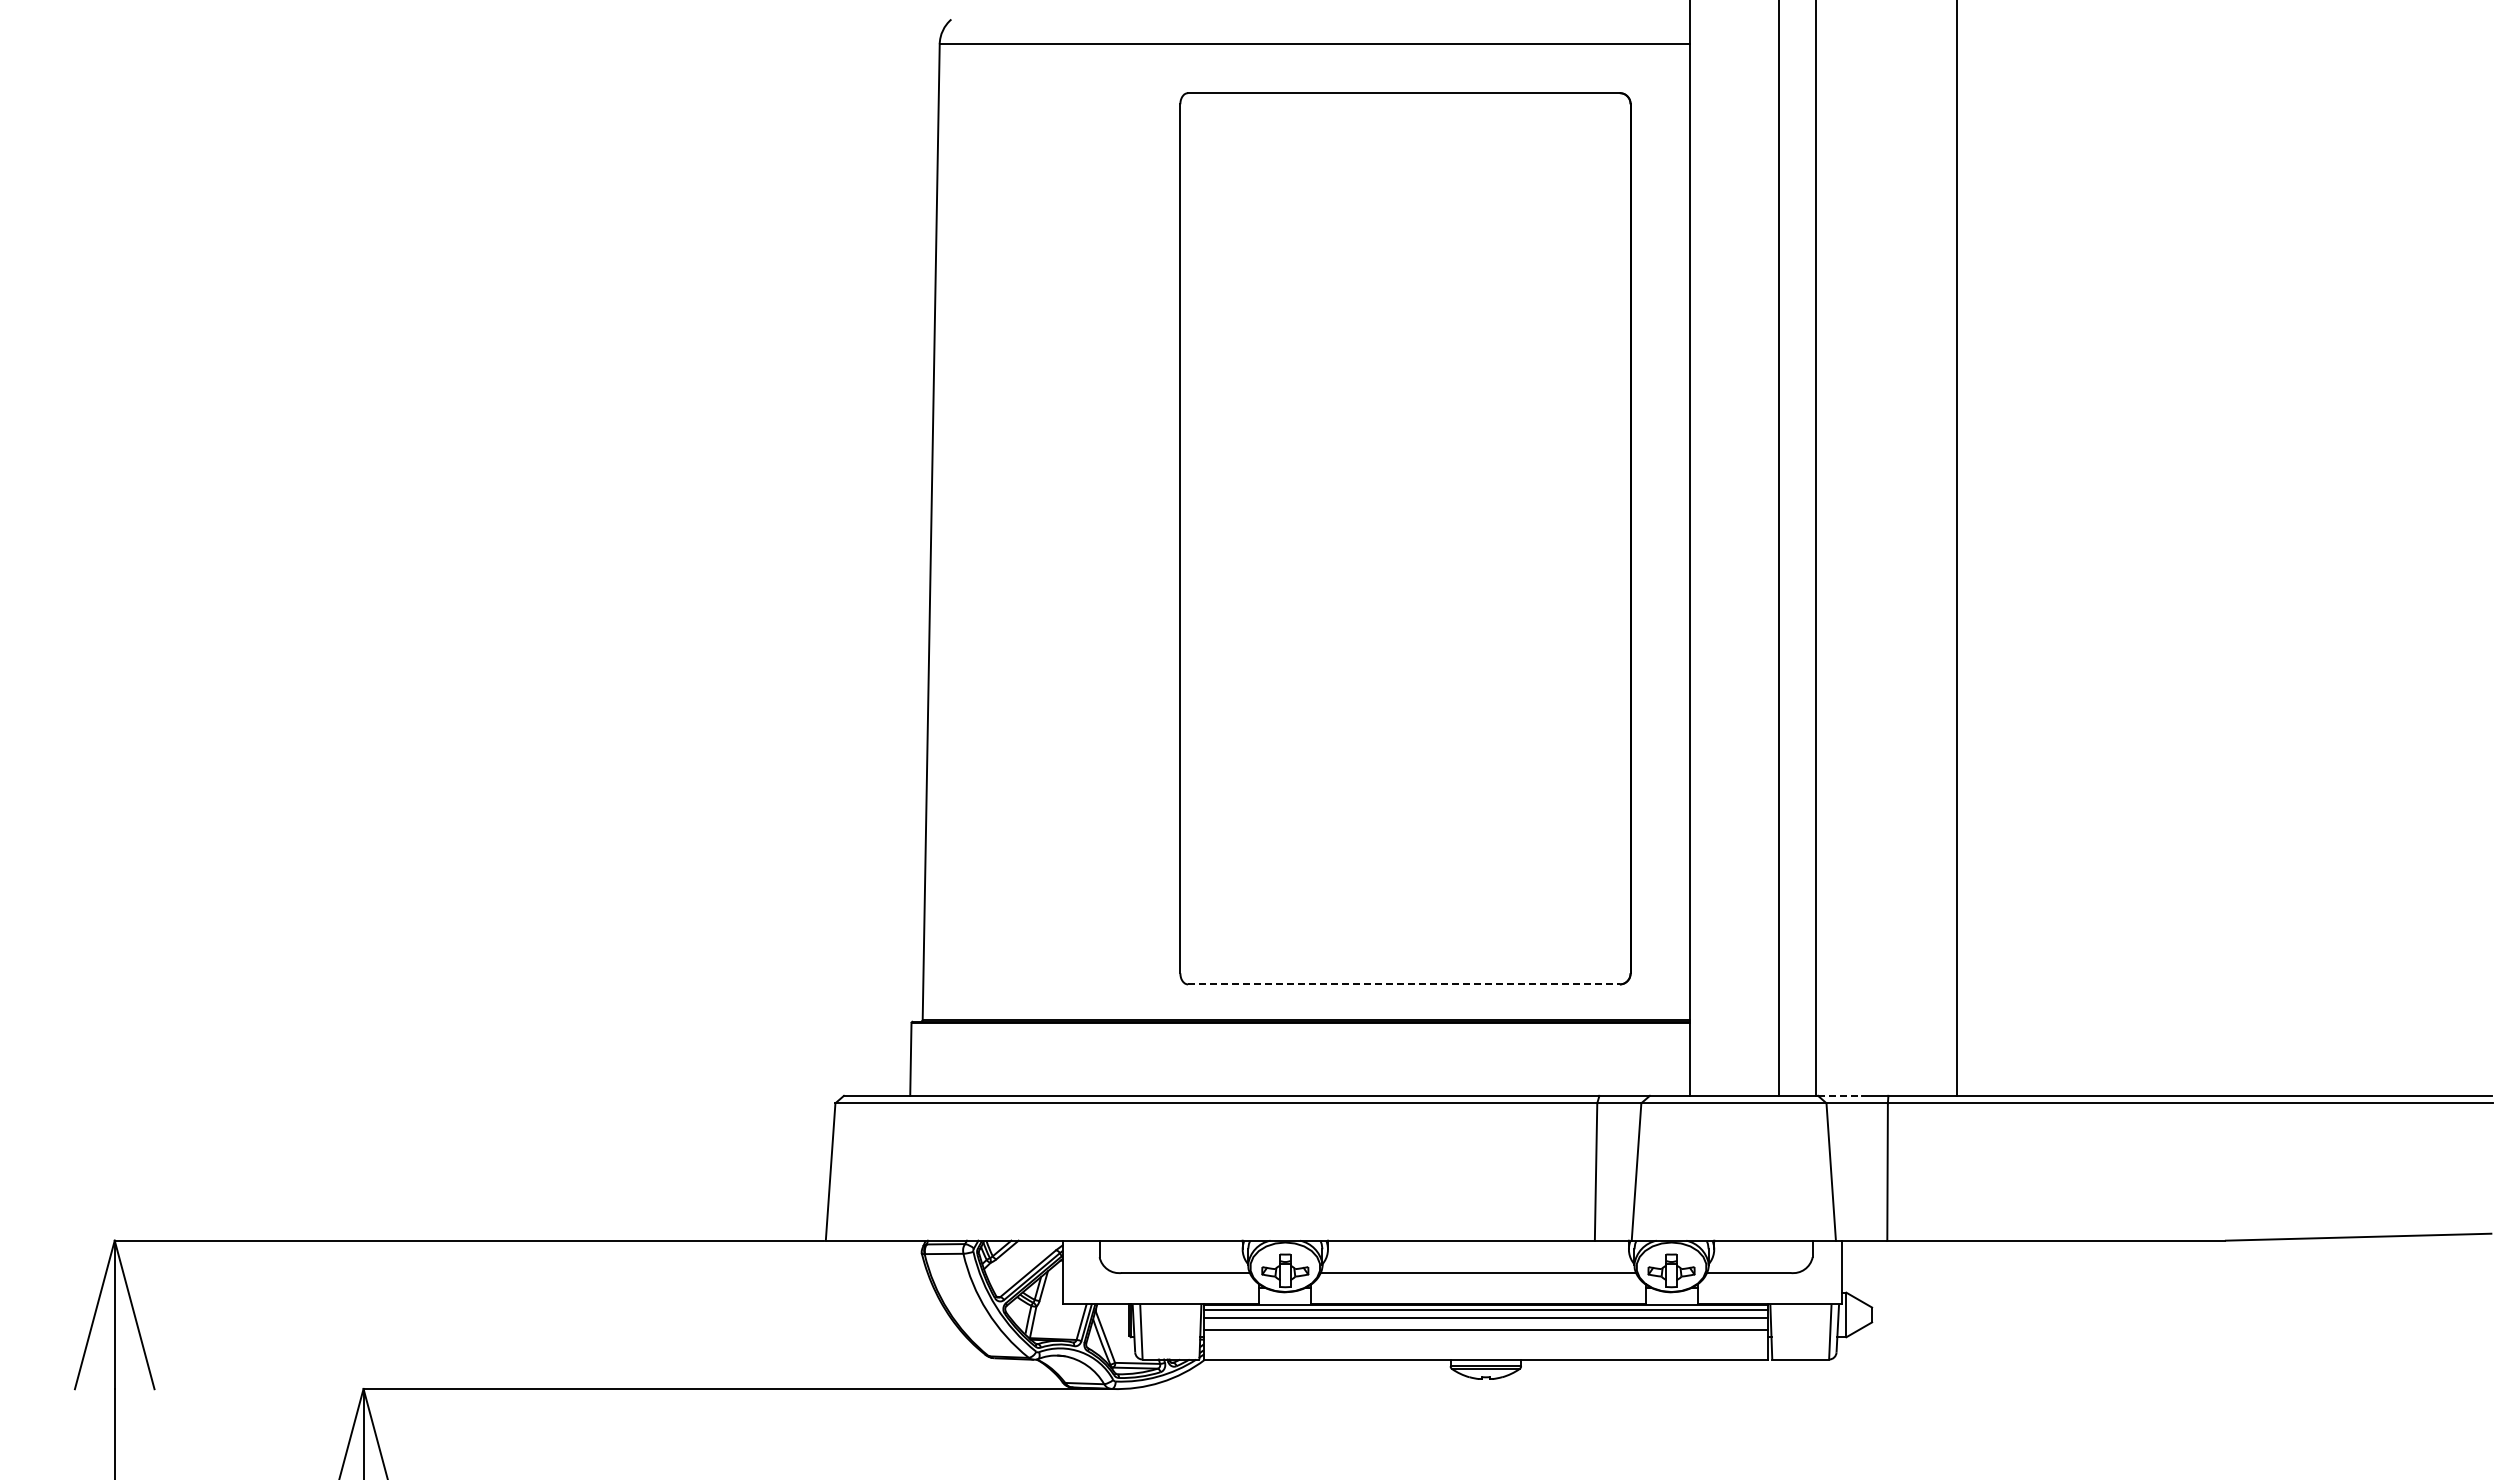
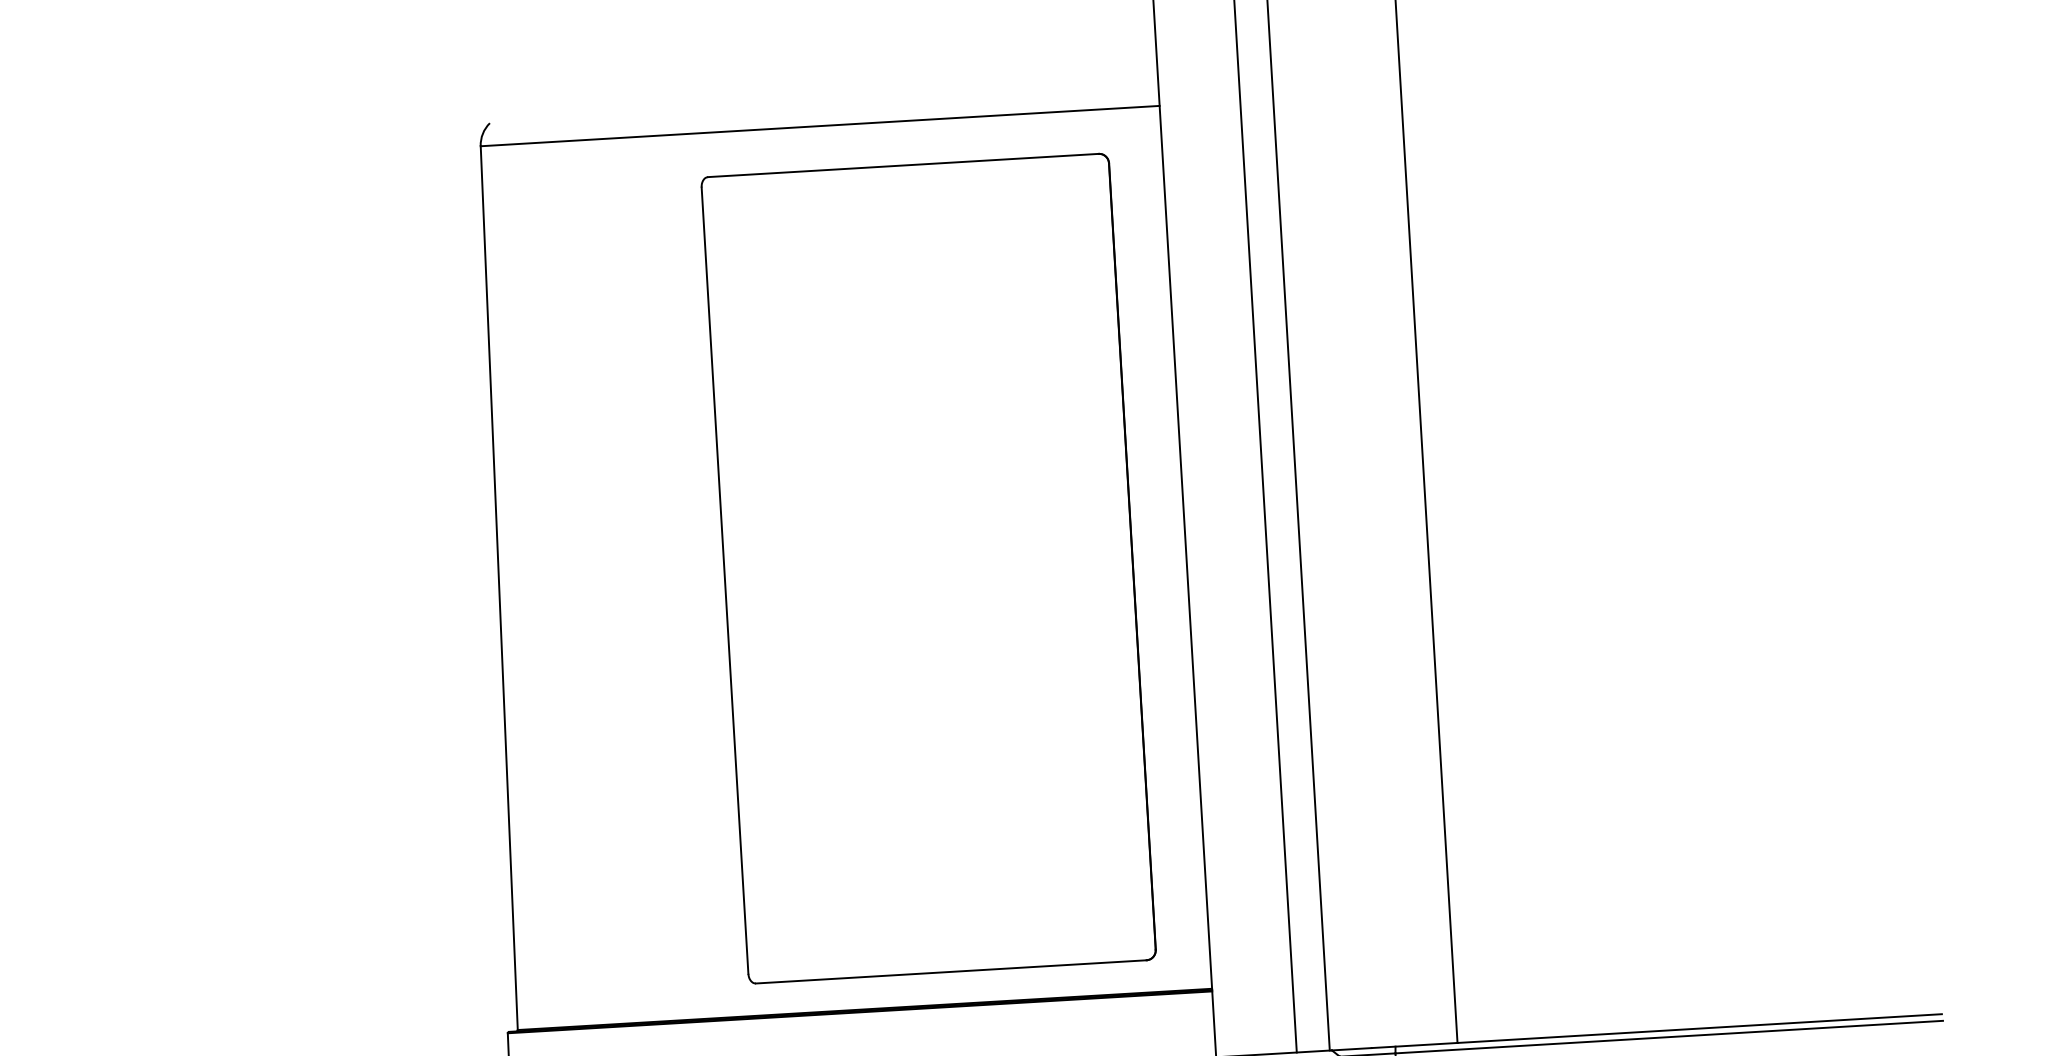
line: (1403, 984) -> (950, 971), dashed -> solid
line: (1840, 1095) -> (1352, 1048), dashed -> solid

